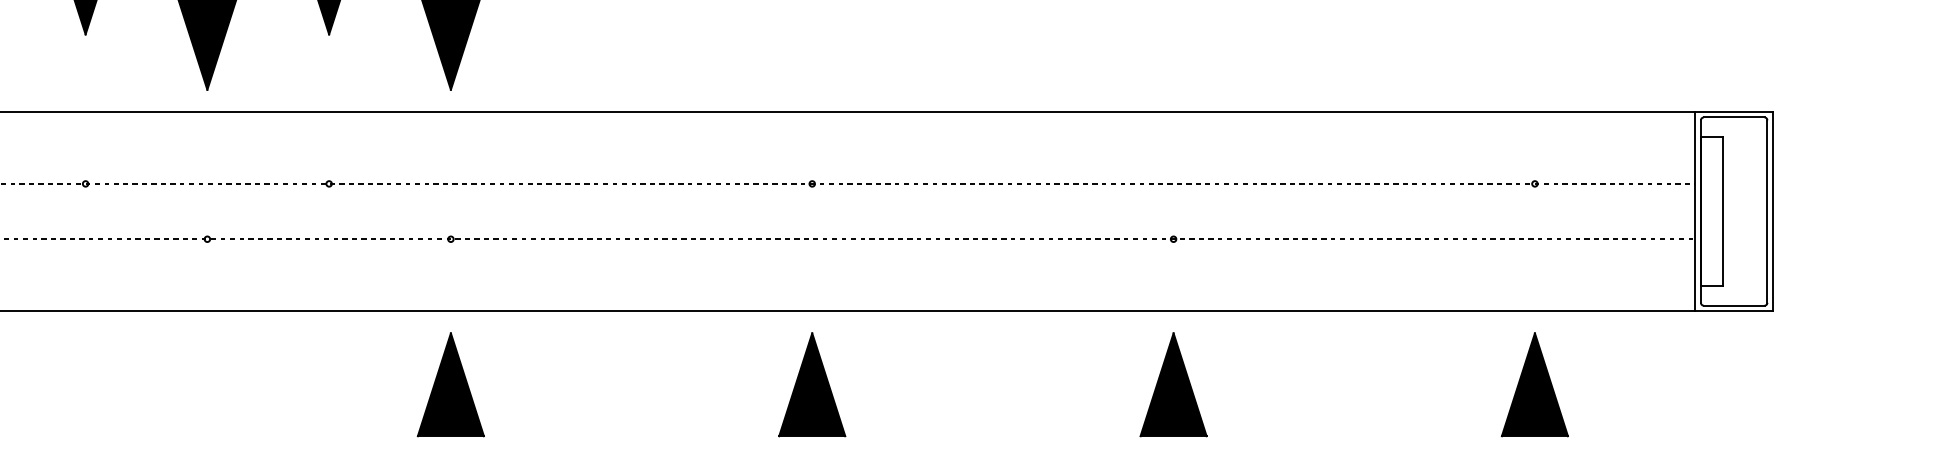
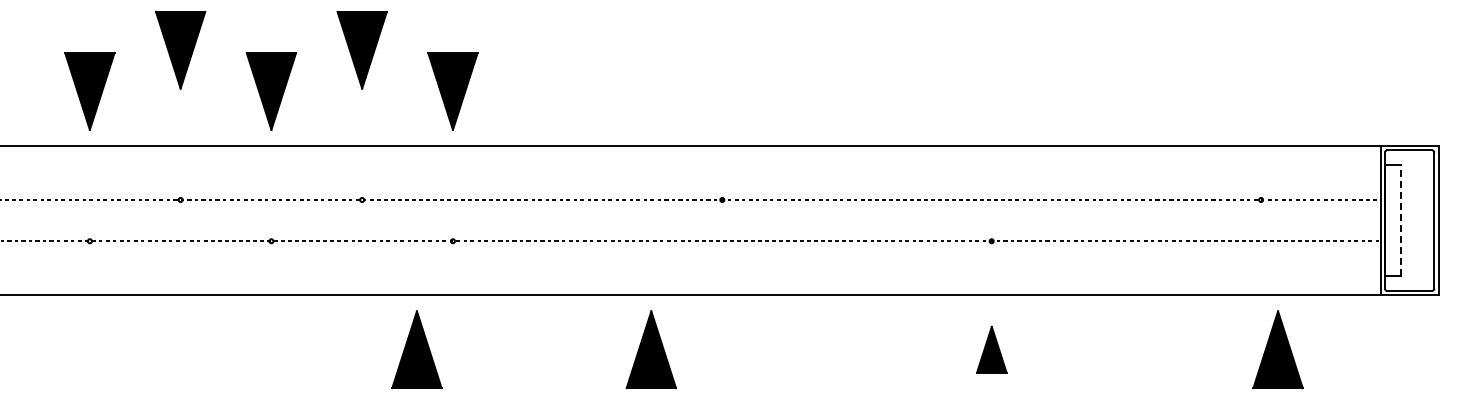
line: (1723, 211) -> (1401, 220), solid -> dashed
part: (450, 384) -> (416, 349), moved
part: (811, 384) -> (650, 349), moved
part: (1173, 384) -> (991, 349), size x0.6
part: (1534, 384) -> (1277, 349), moved

